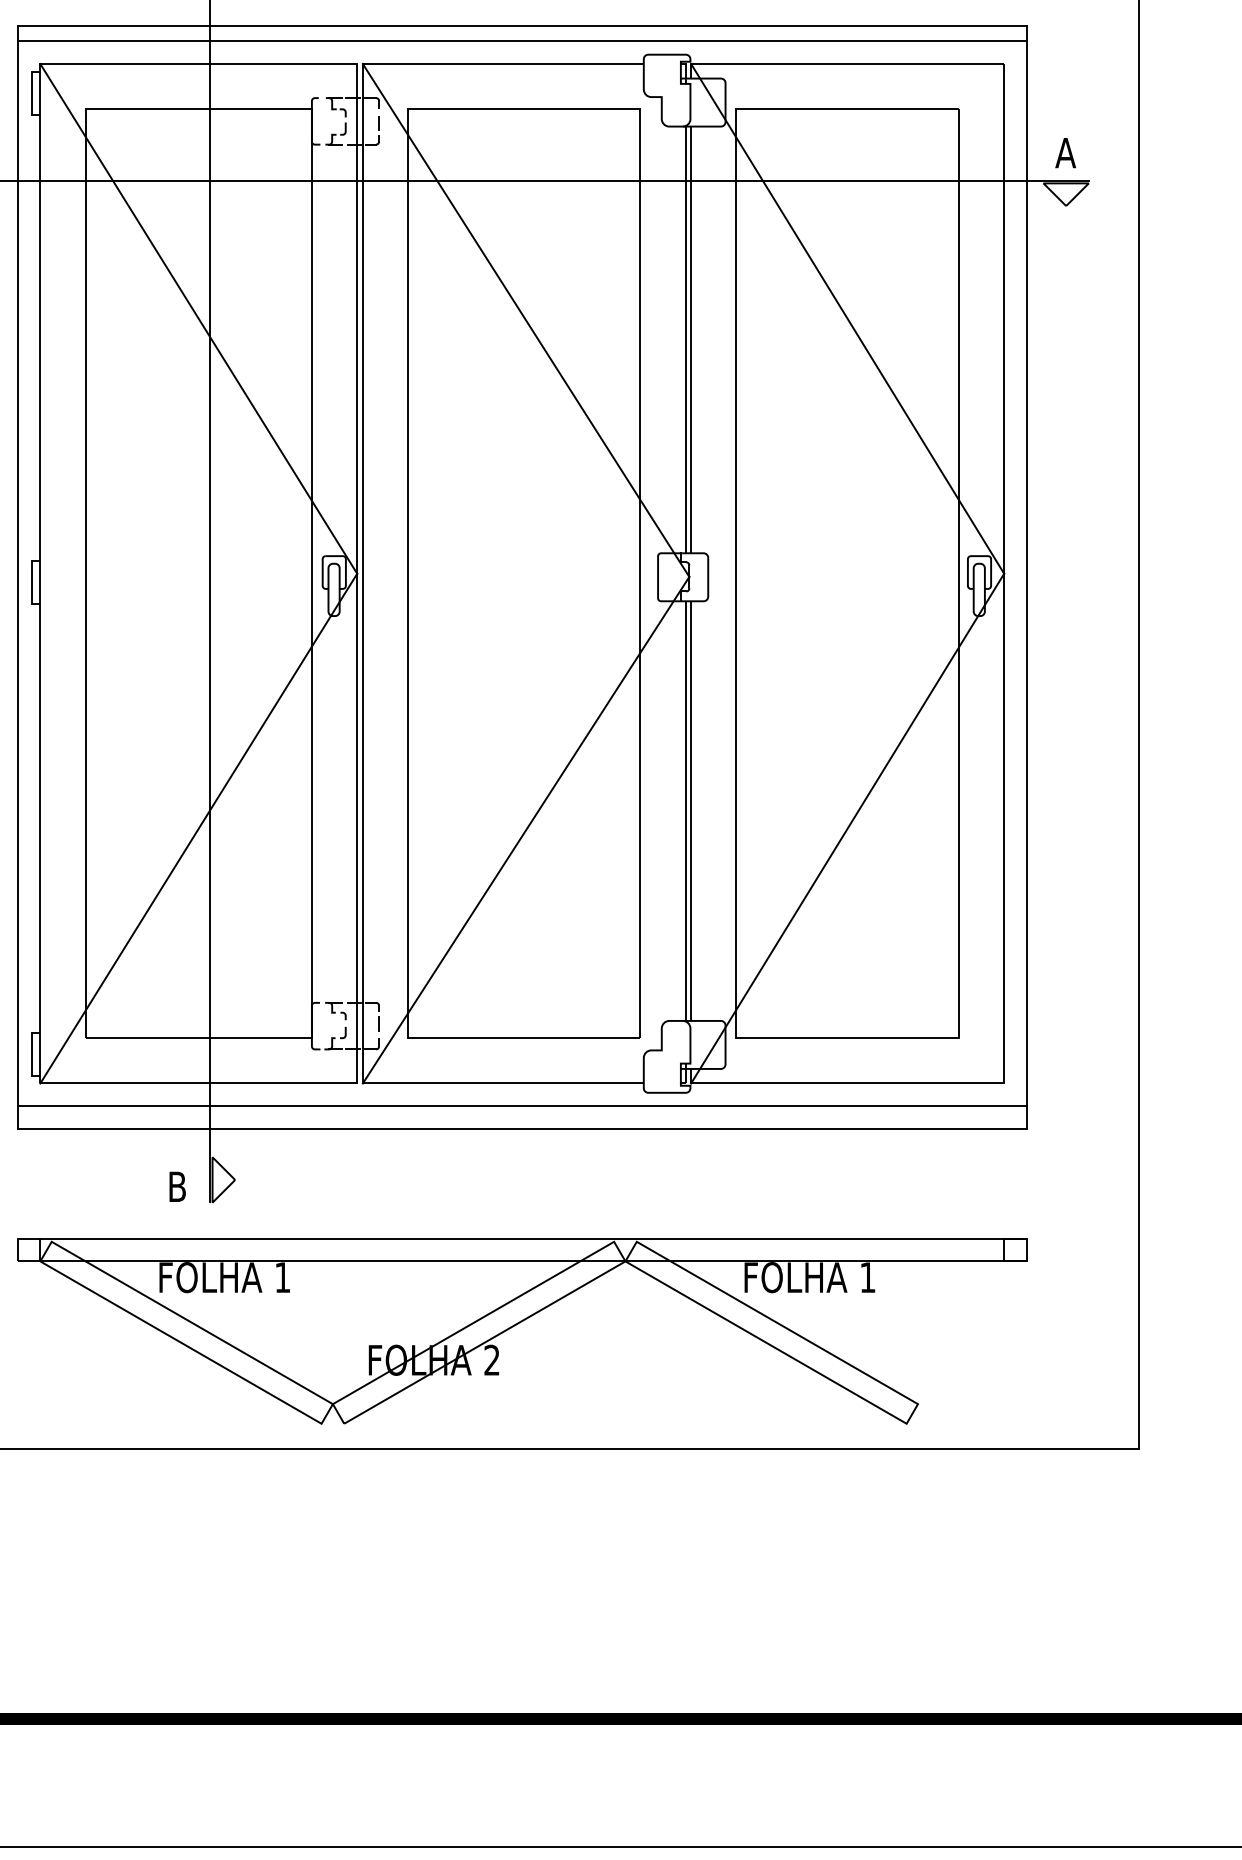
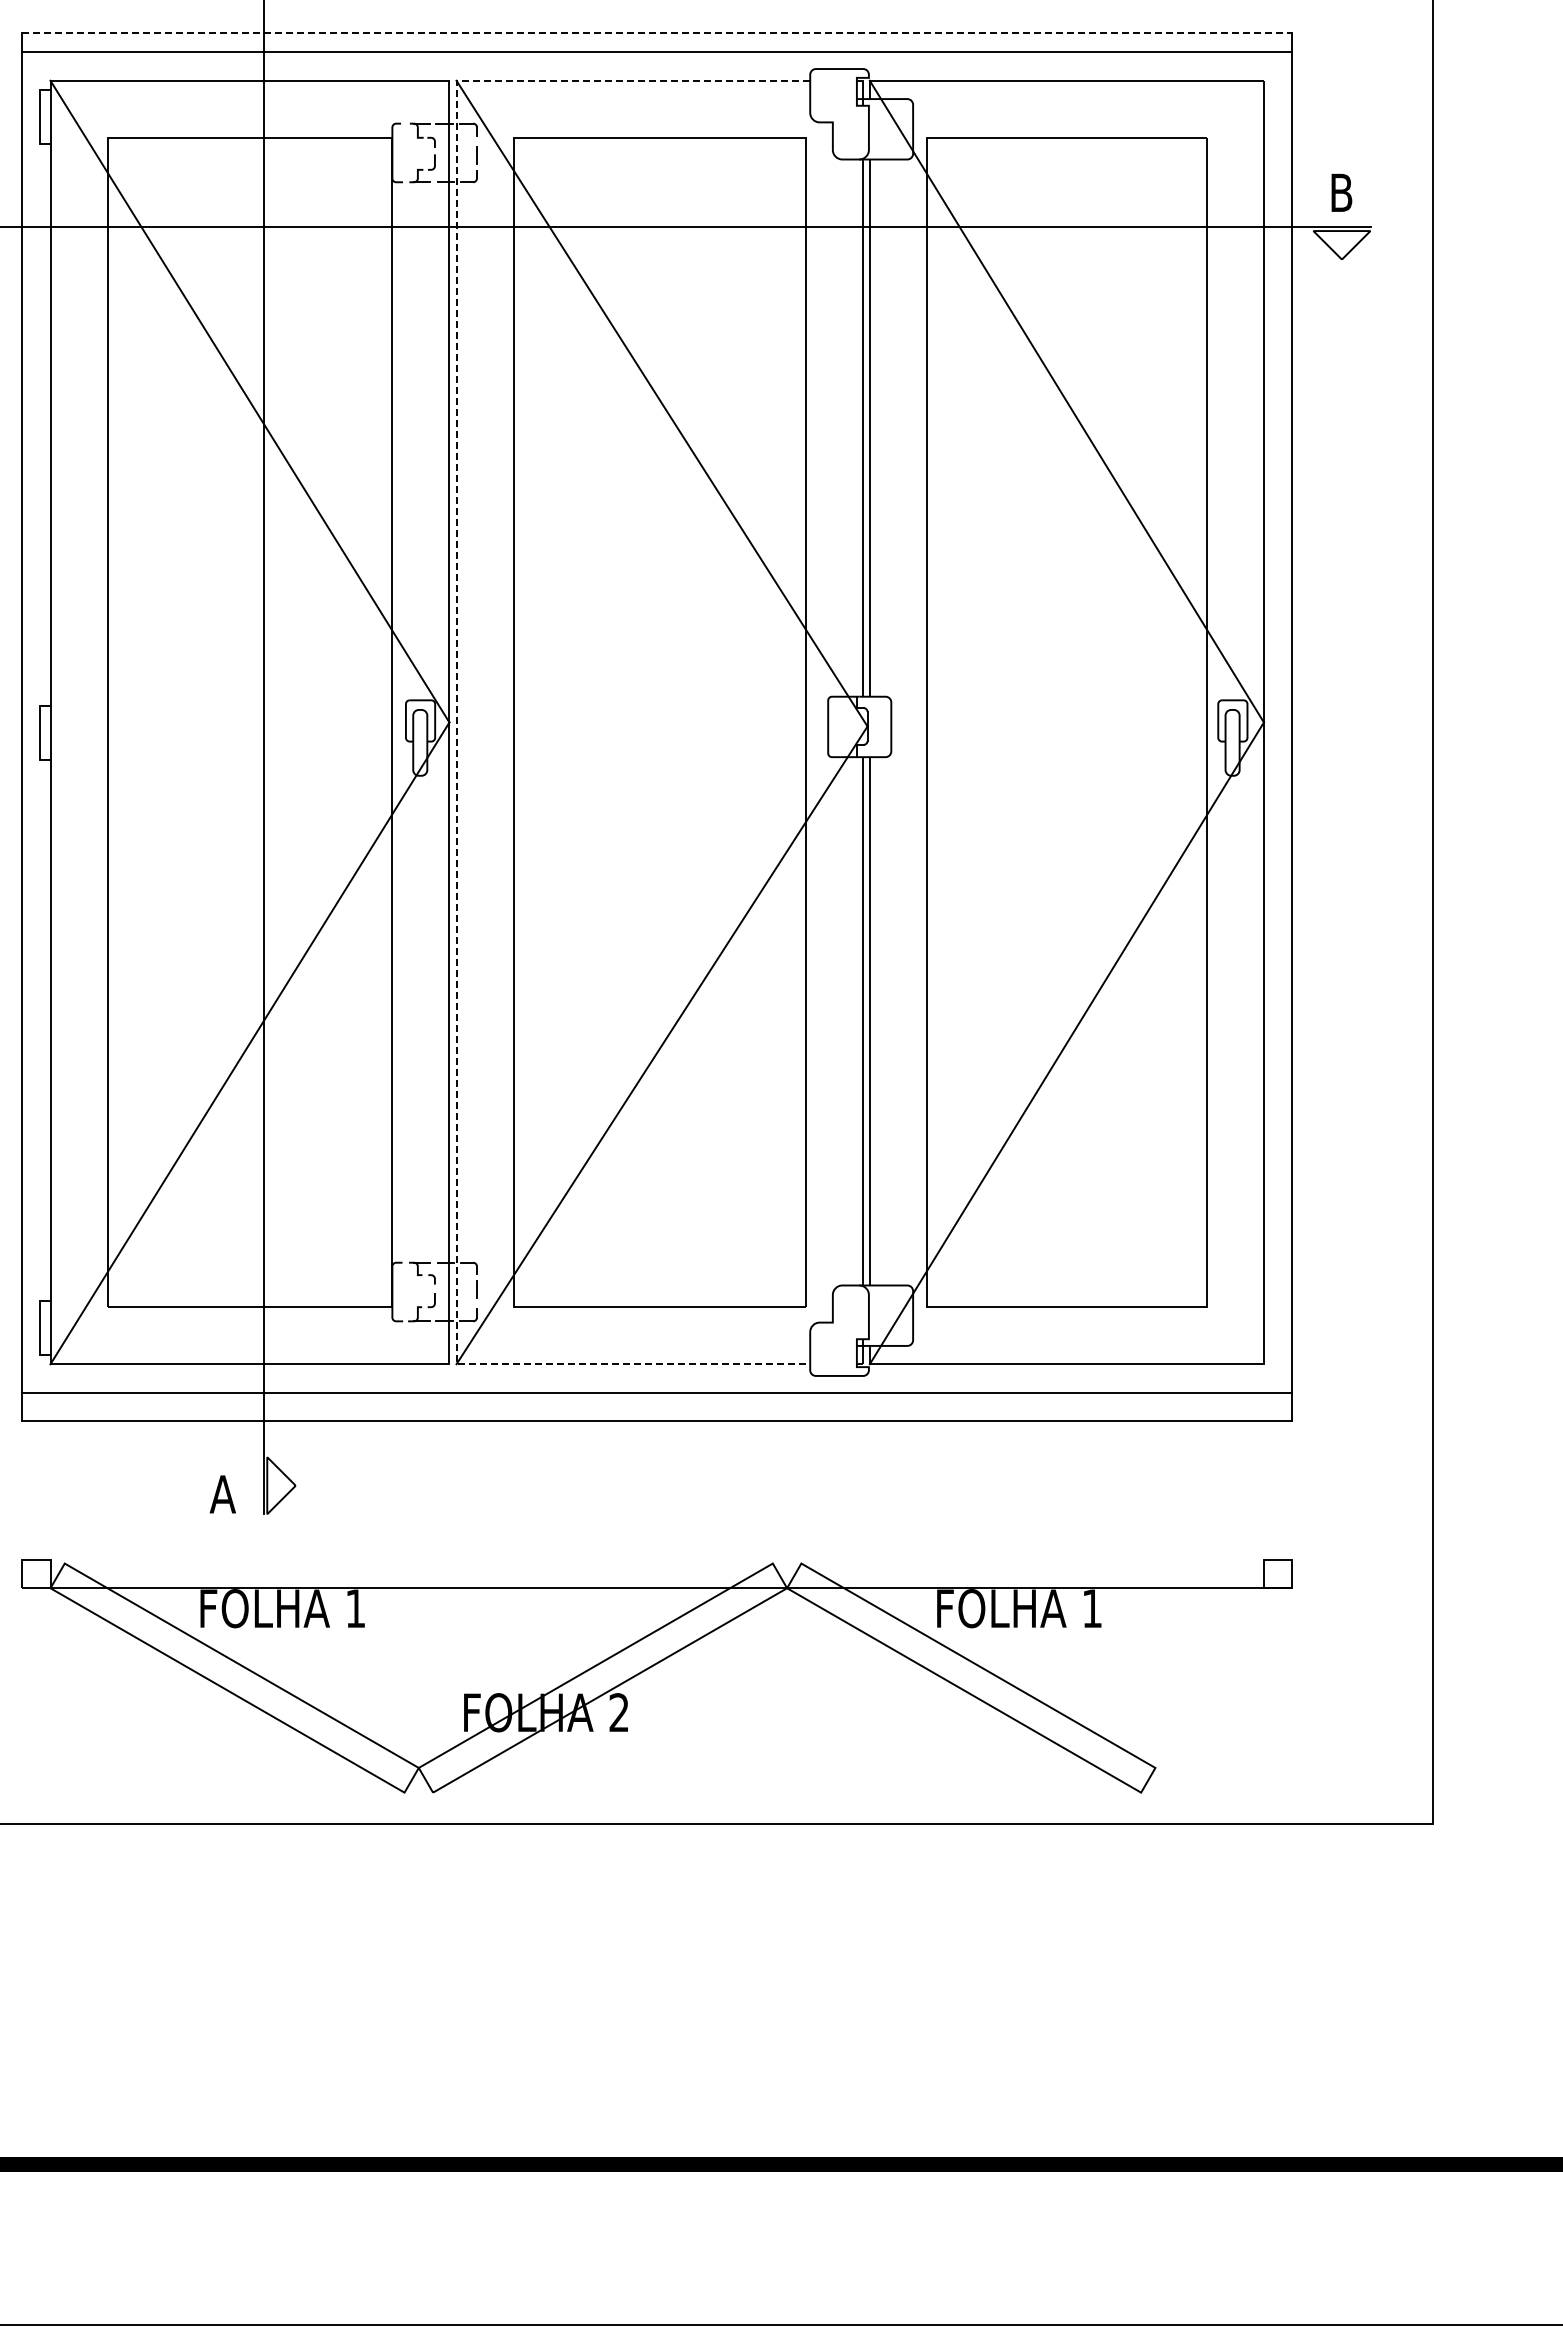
line: (522, 26) -> (657, 33), solid -> dashed
text: (1065, 152) -> (1341, 192), A -> B
line: (362, 573) -> (456, 722), solid -> dashed
text: (176, 1186) -> (222, 1494), B -> A
line: (533, 1238) -> (671, 1559), removed

